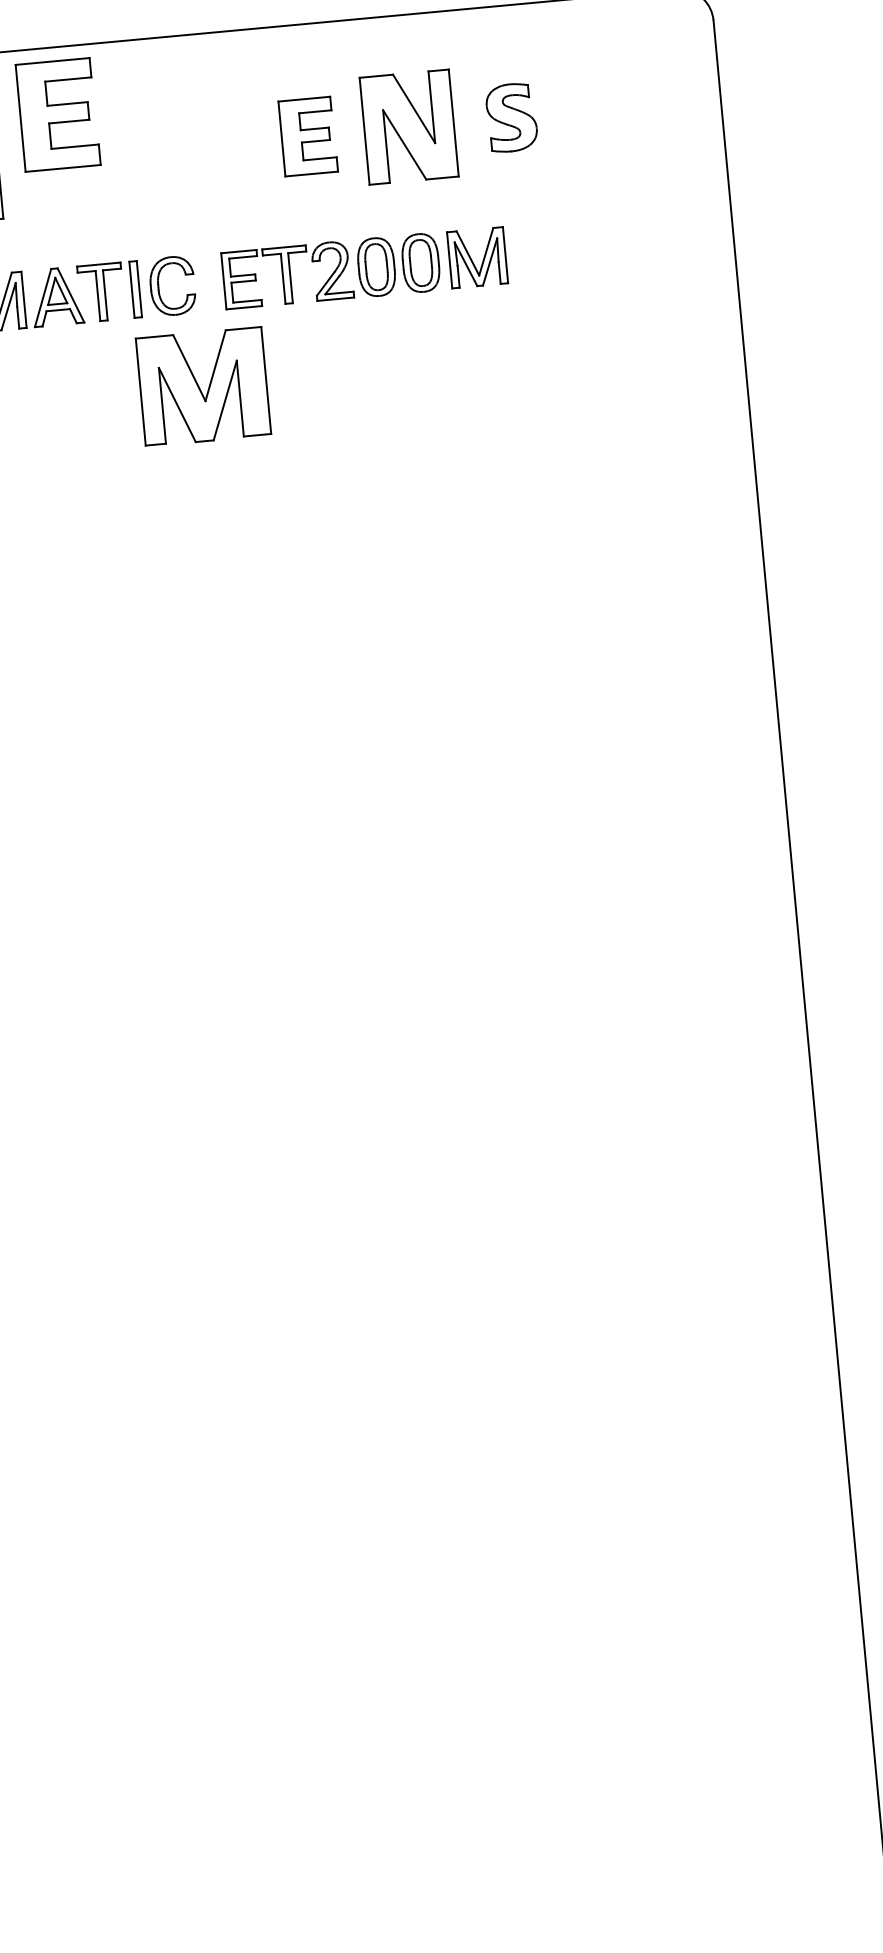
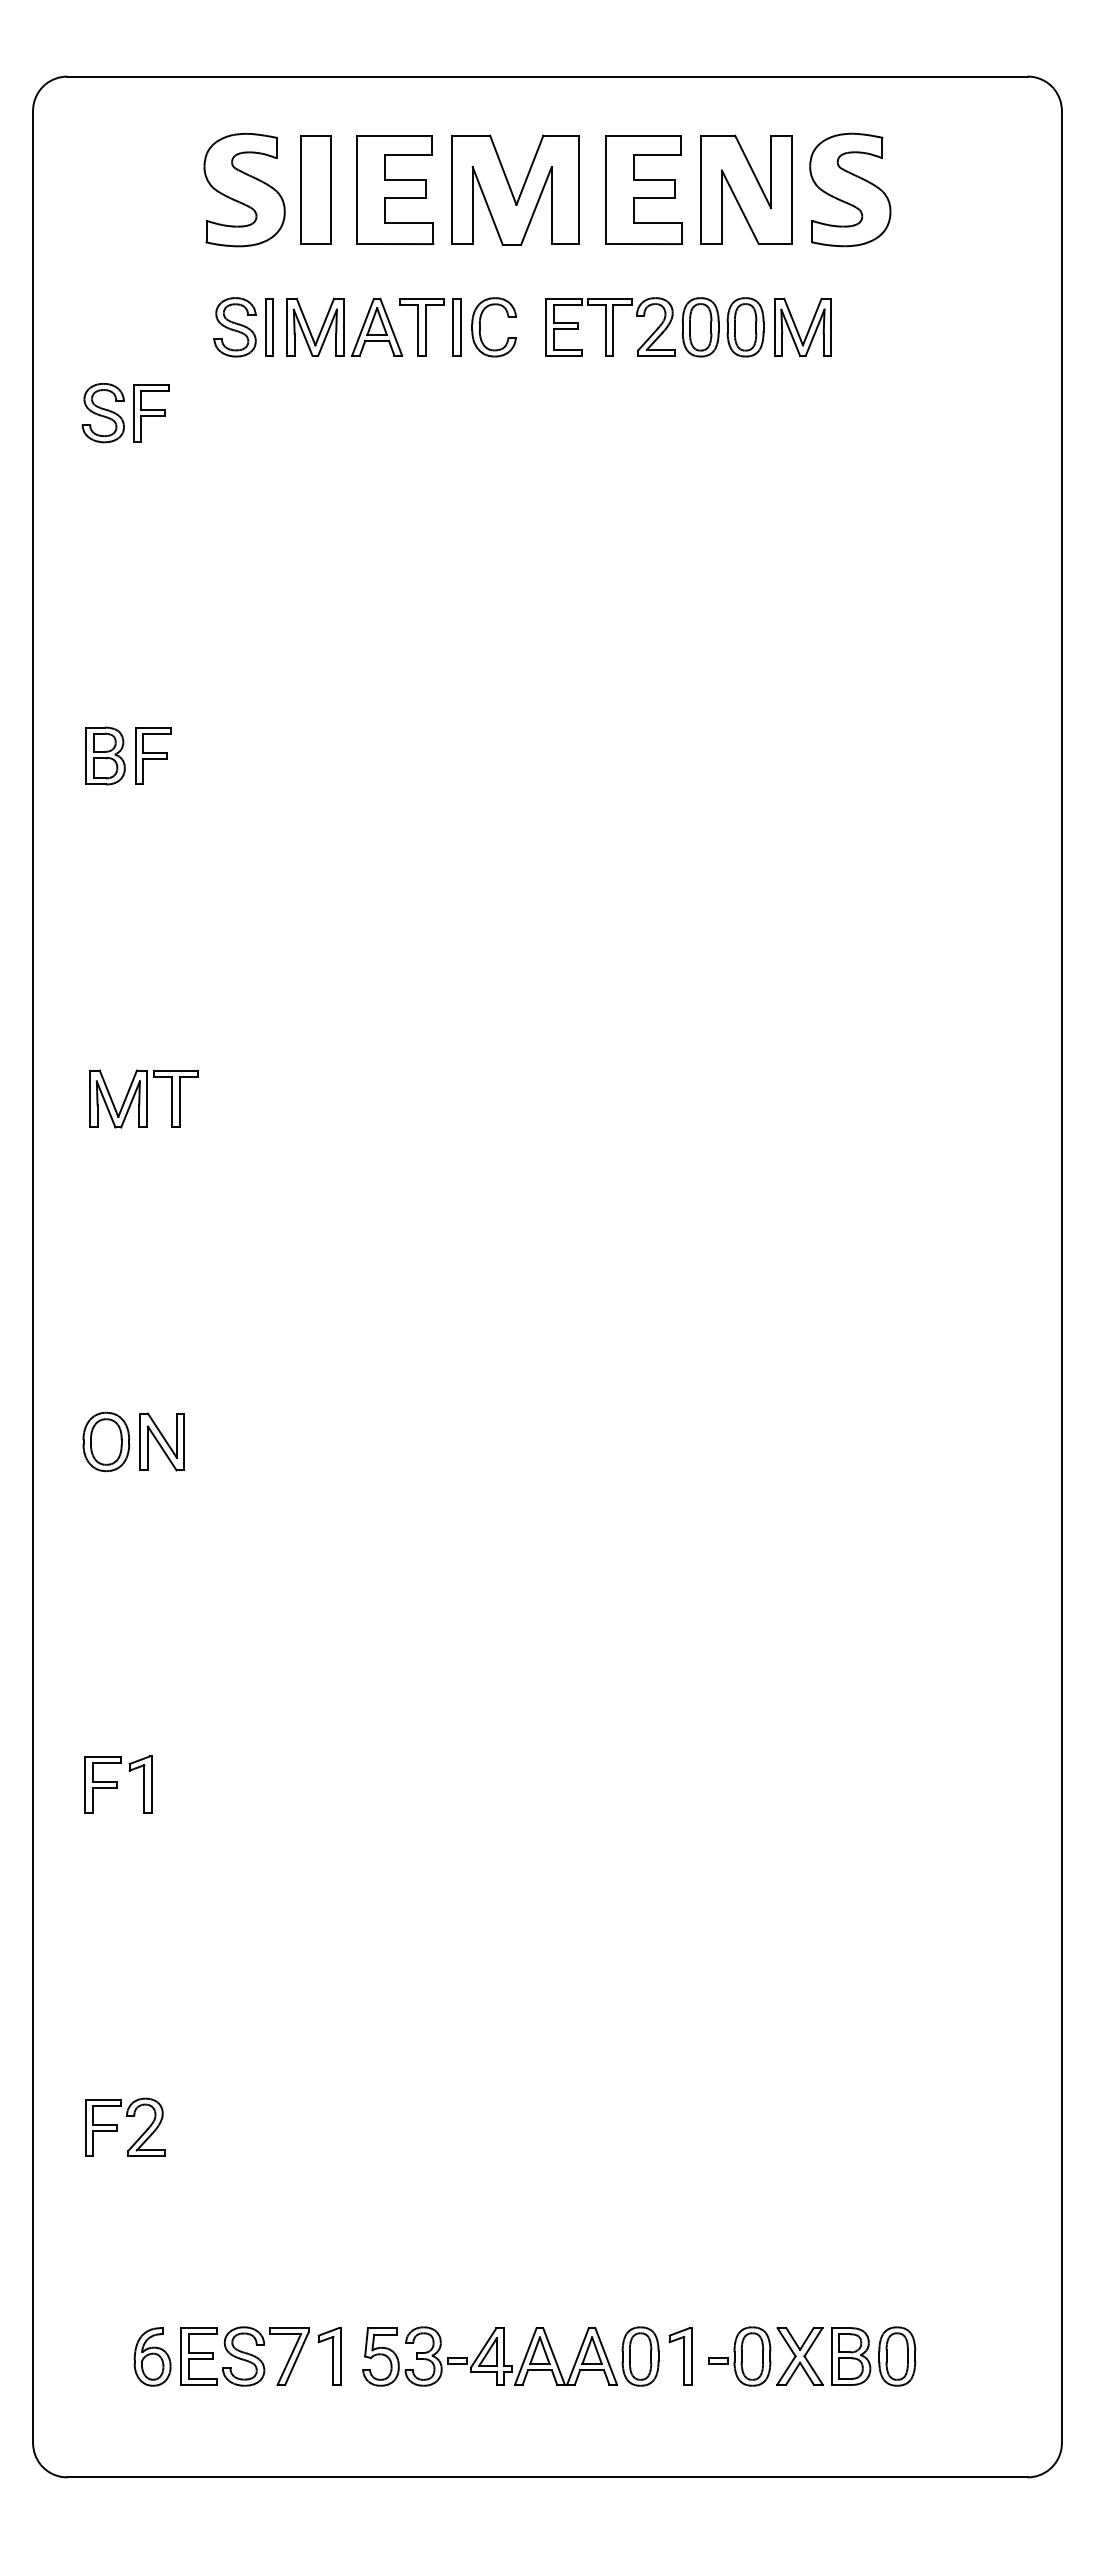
part: (58, 114) -> (395, 189), moved
part: (511, 117) -> (850, 189), size x1.67
part: (308, 136) -> (644, 189), size x1.43
part: (203, 386) -> (515, 190), moved

